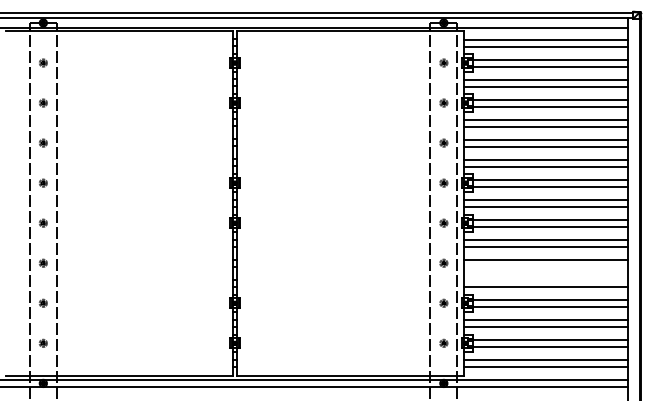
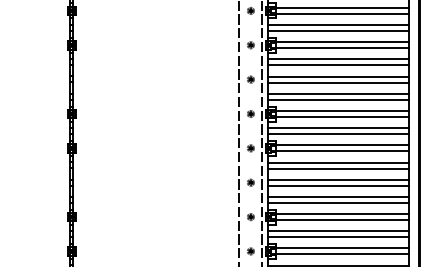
line: (545, 266) -> (338, 185), added
line: (545, 279) -> (338, 196), added

